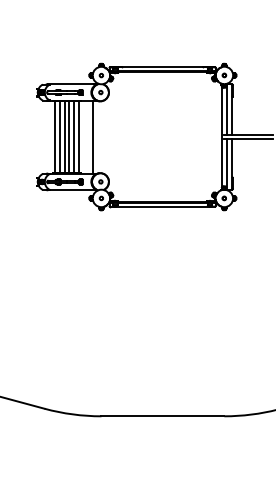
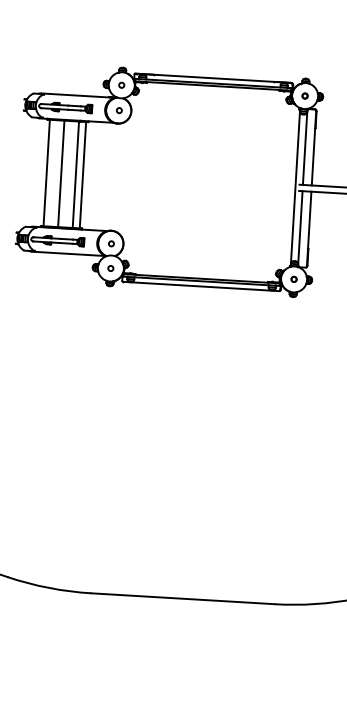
line: (59, 136) -> (53, 172), removed
line: (69, 136) -> (68, 173), removed
line: (92, 136) -> (102, 175), removed

